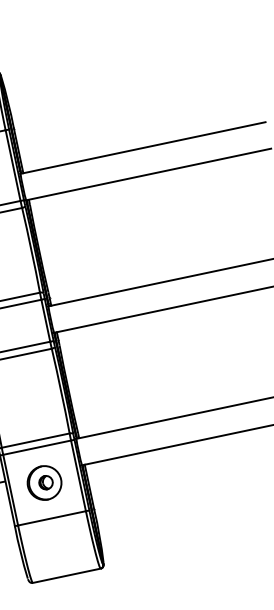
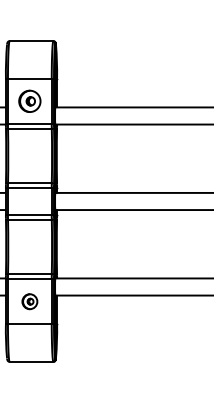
part: (43, 482) -> (29, 301), size x0.7

